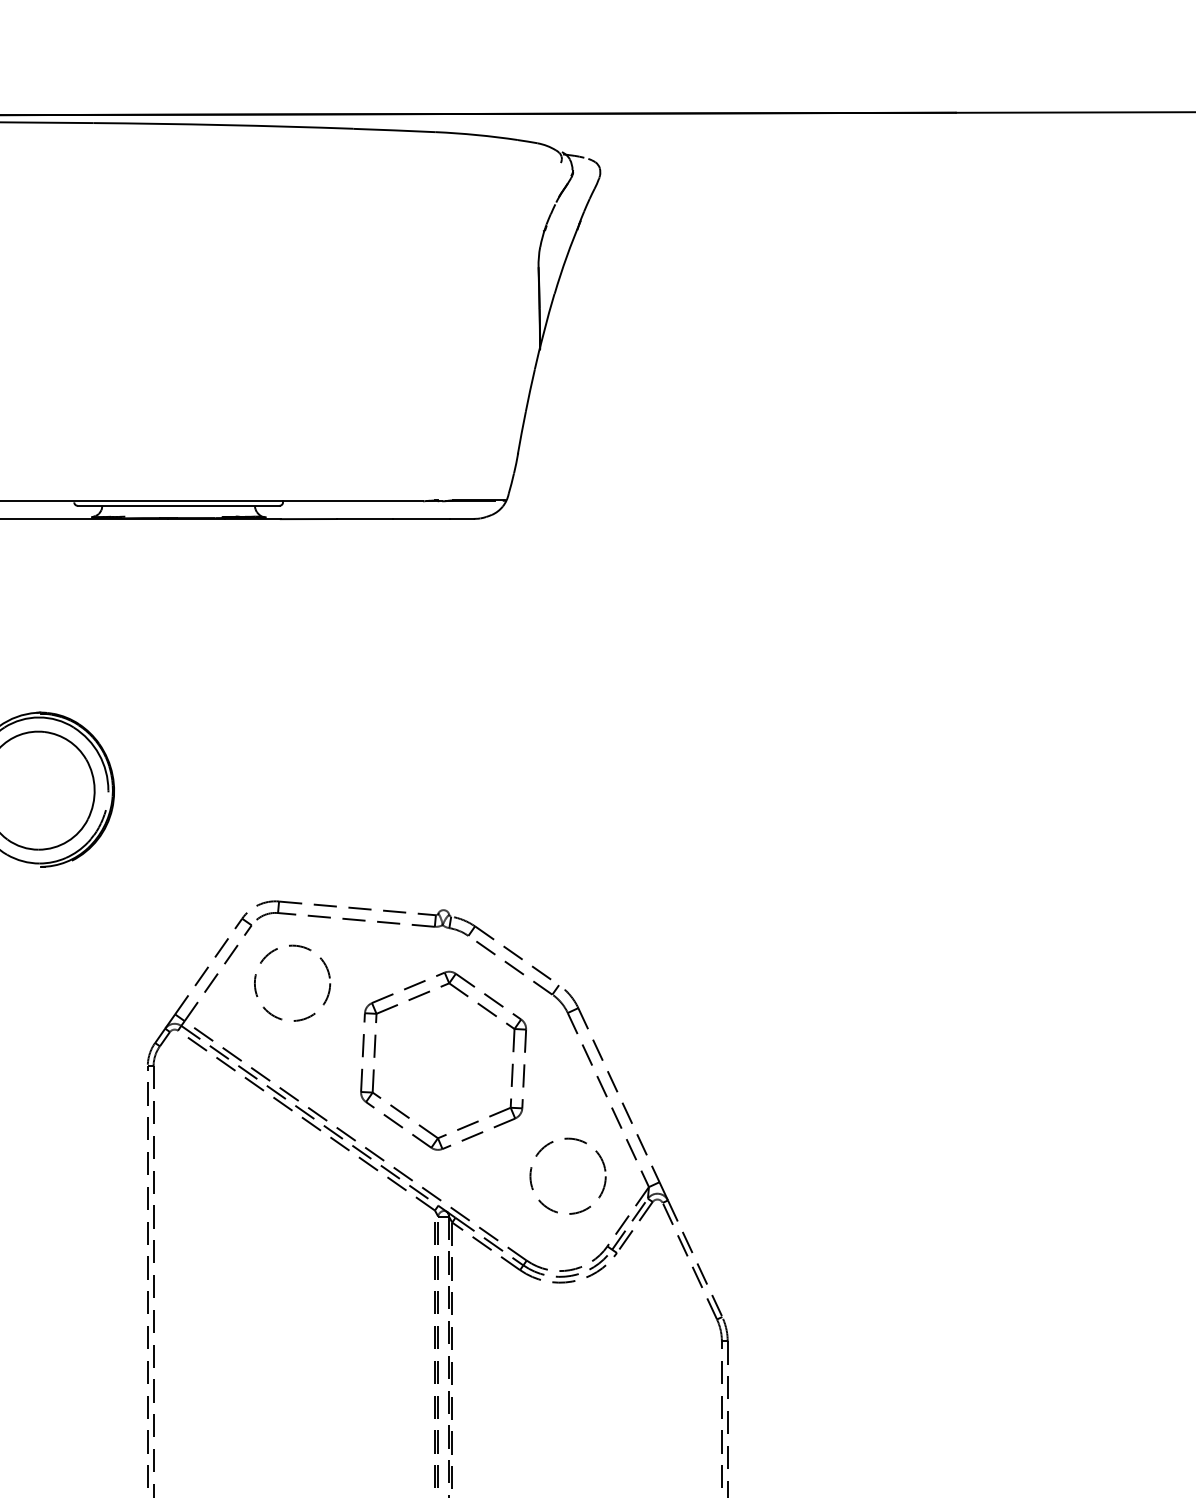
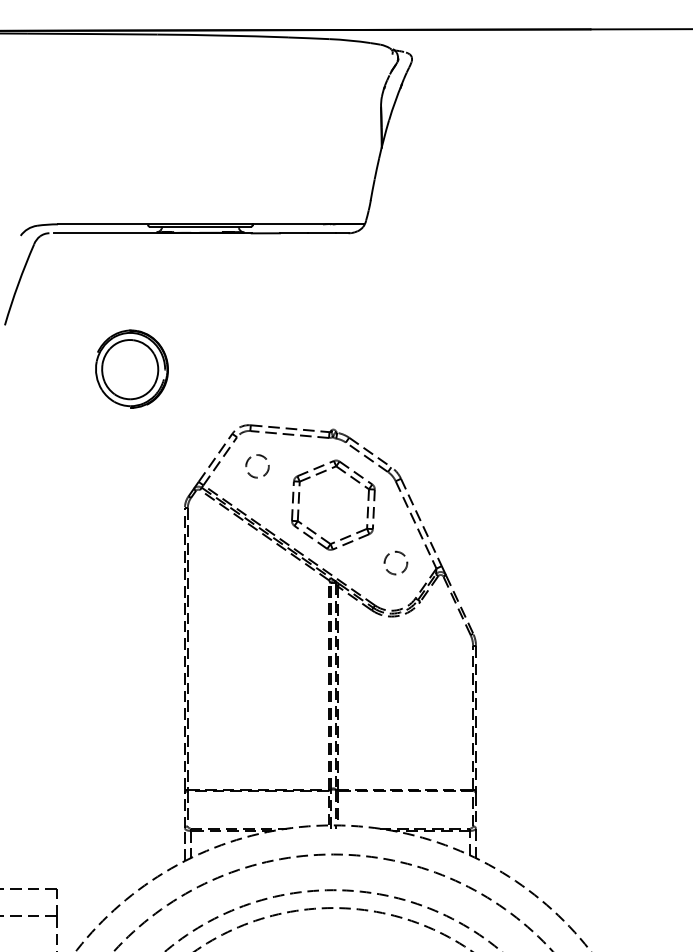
circle: (292, 983) -> (257, 466), size x0.6
circle: (567, 1174) -> (395, 562), size x0.6

